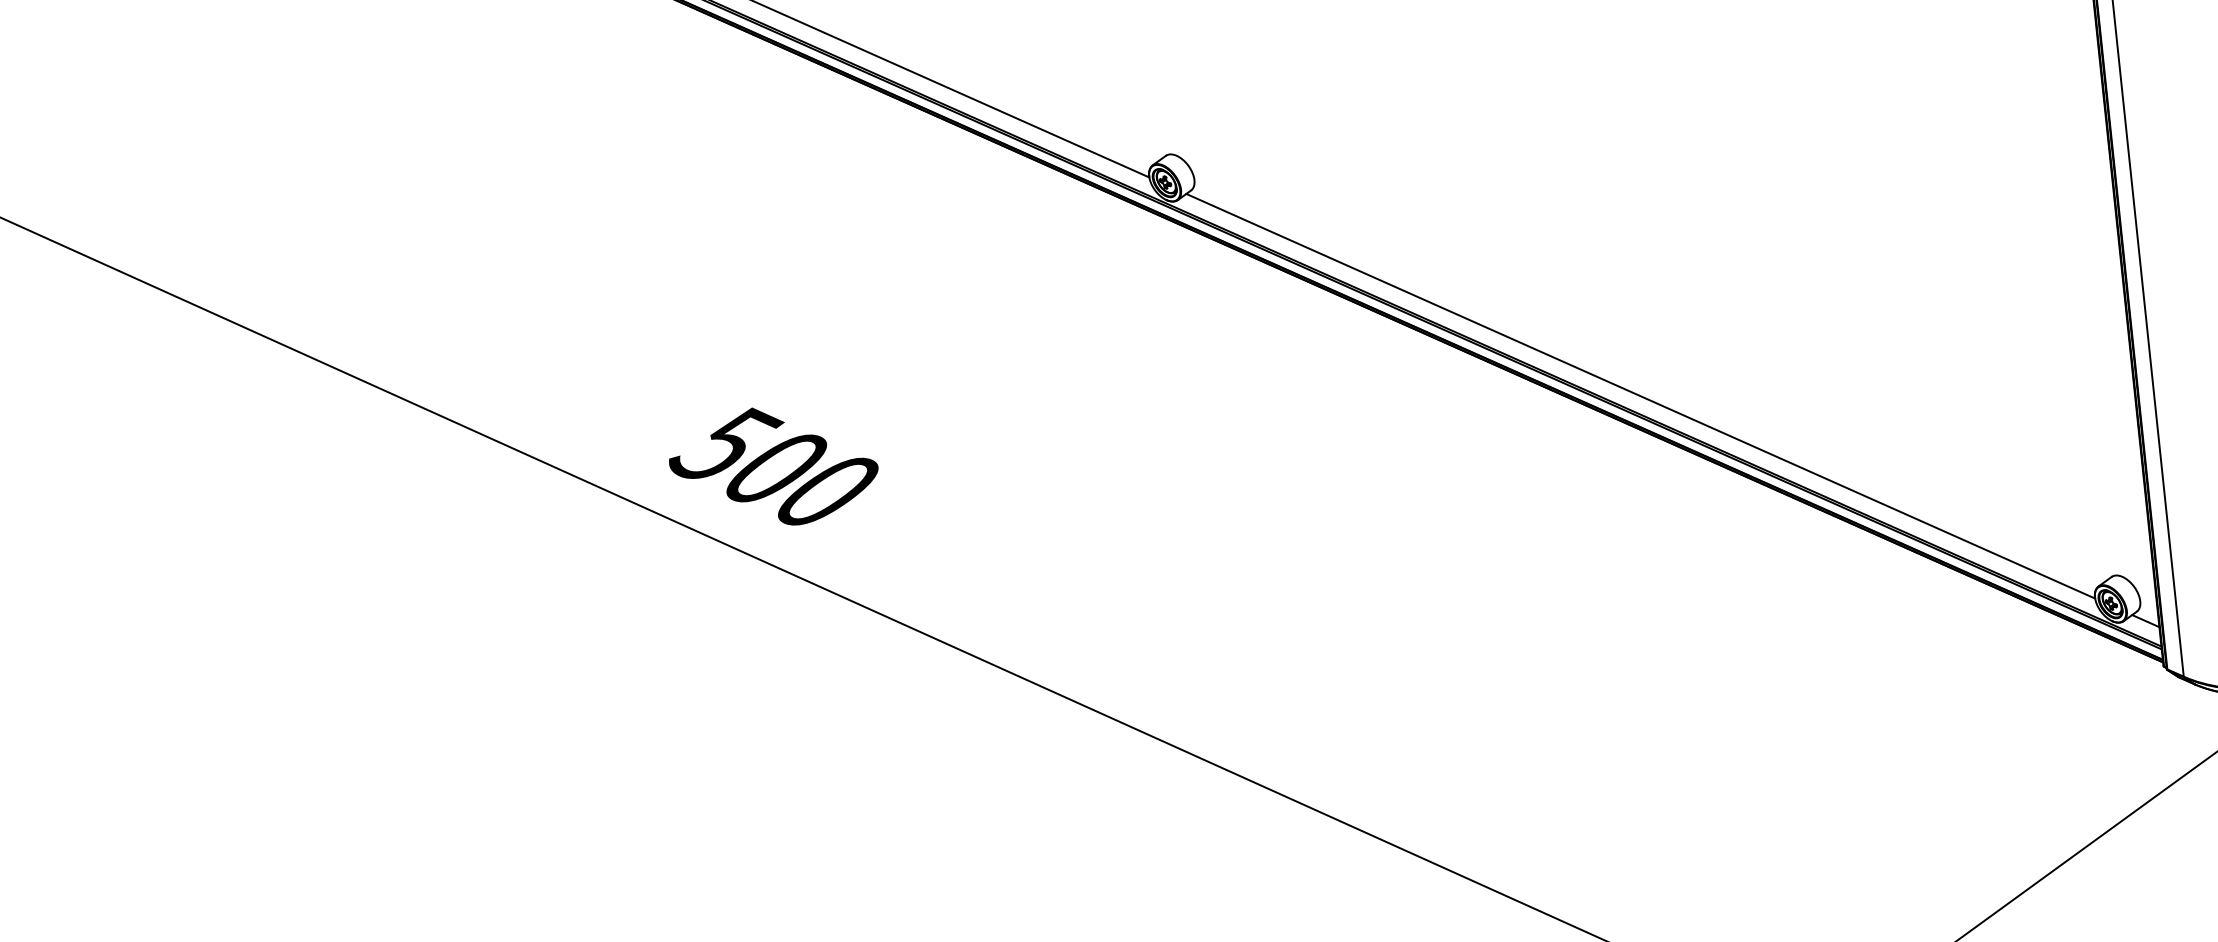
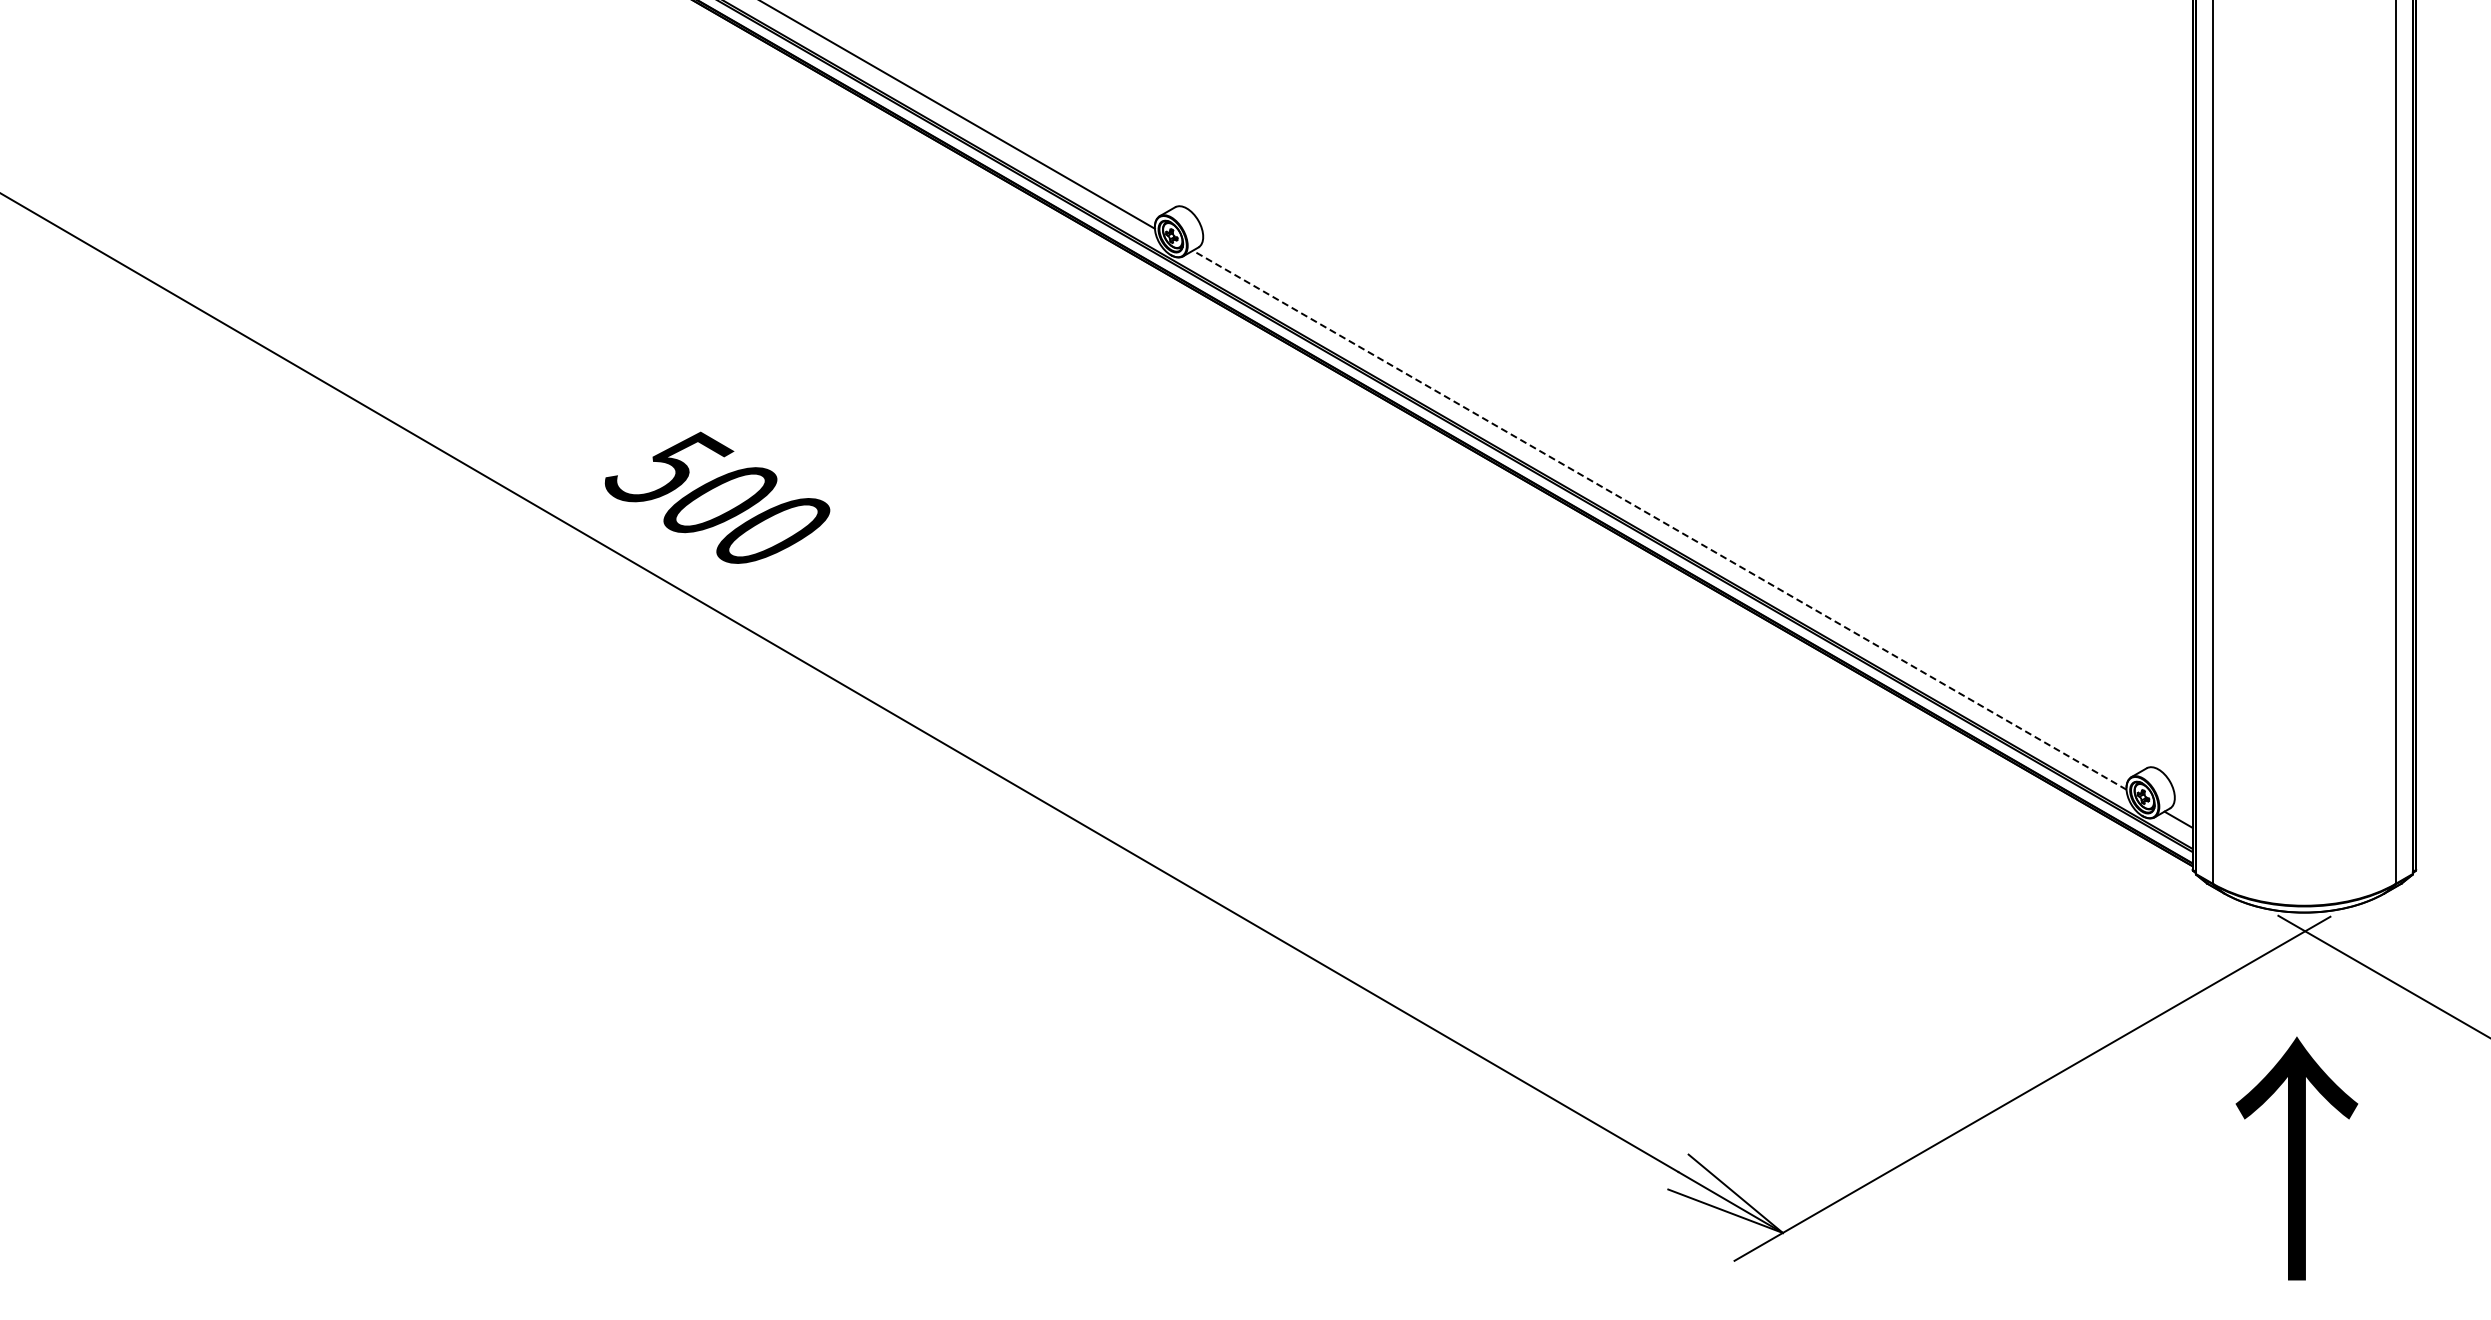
line: (1640, 395) -> (1659, 519), solid -> dashed

